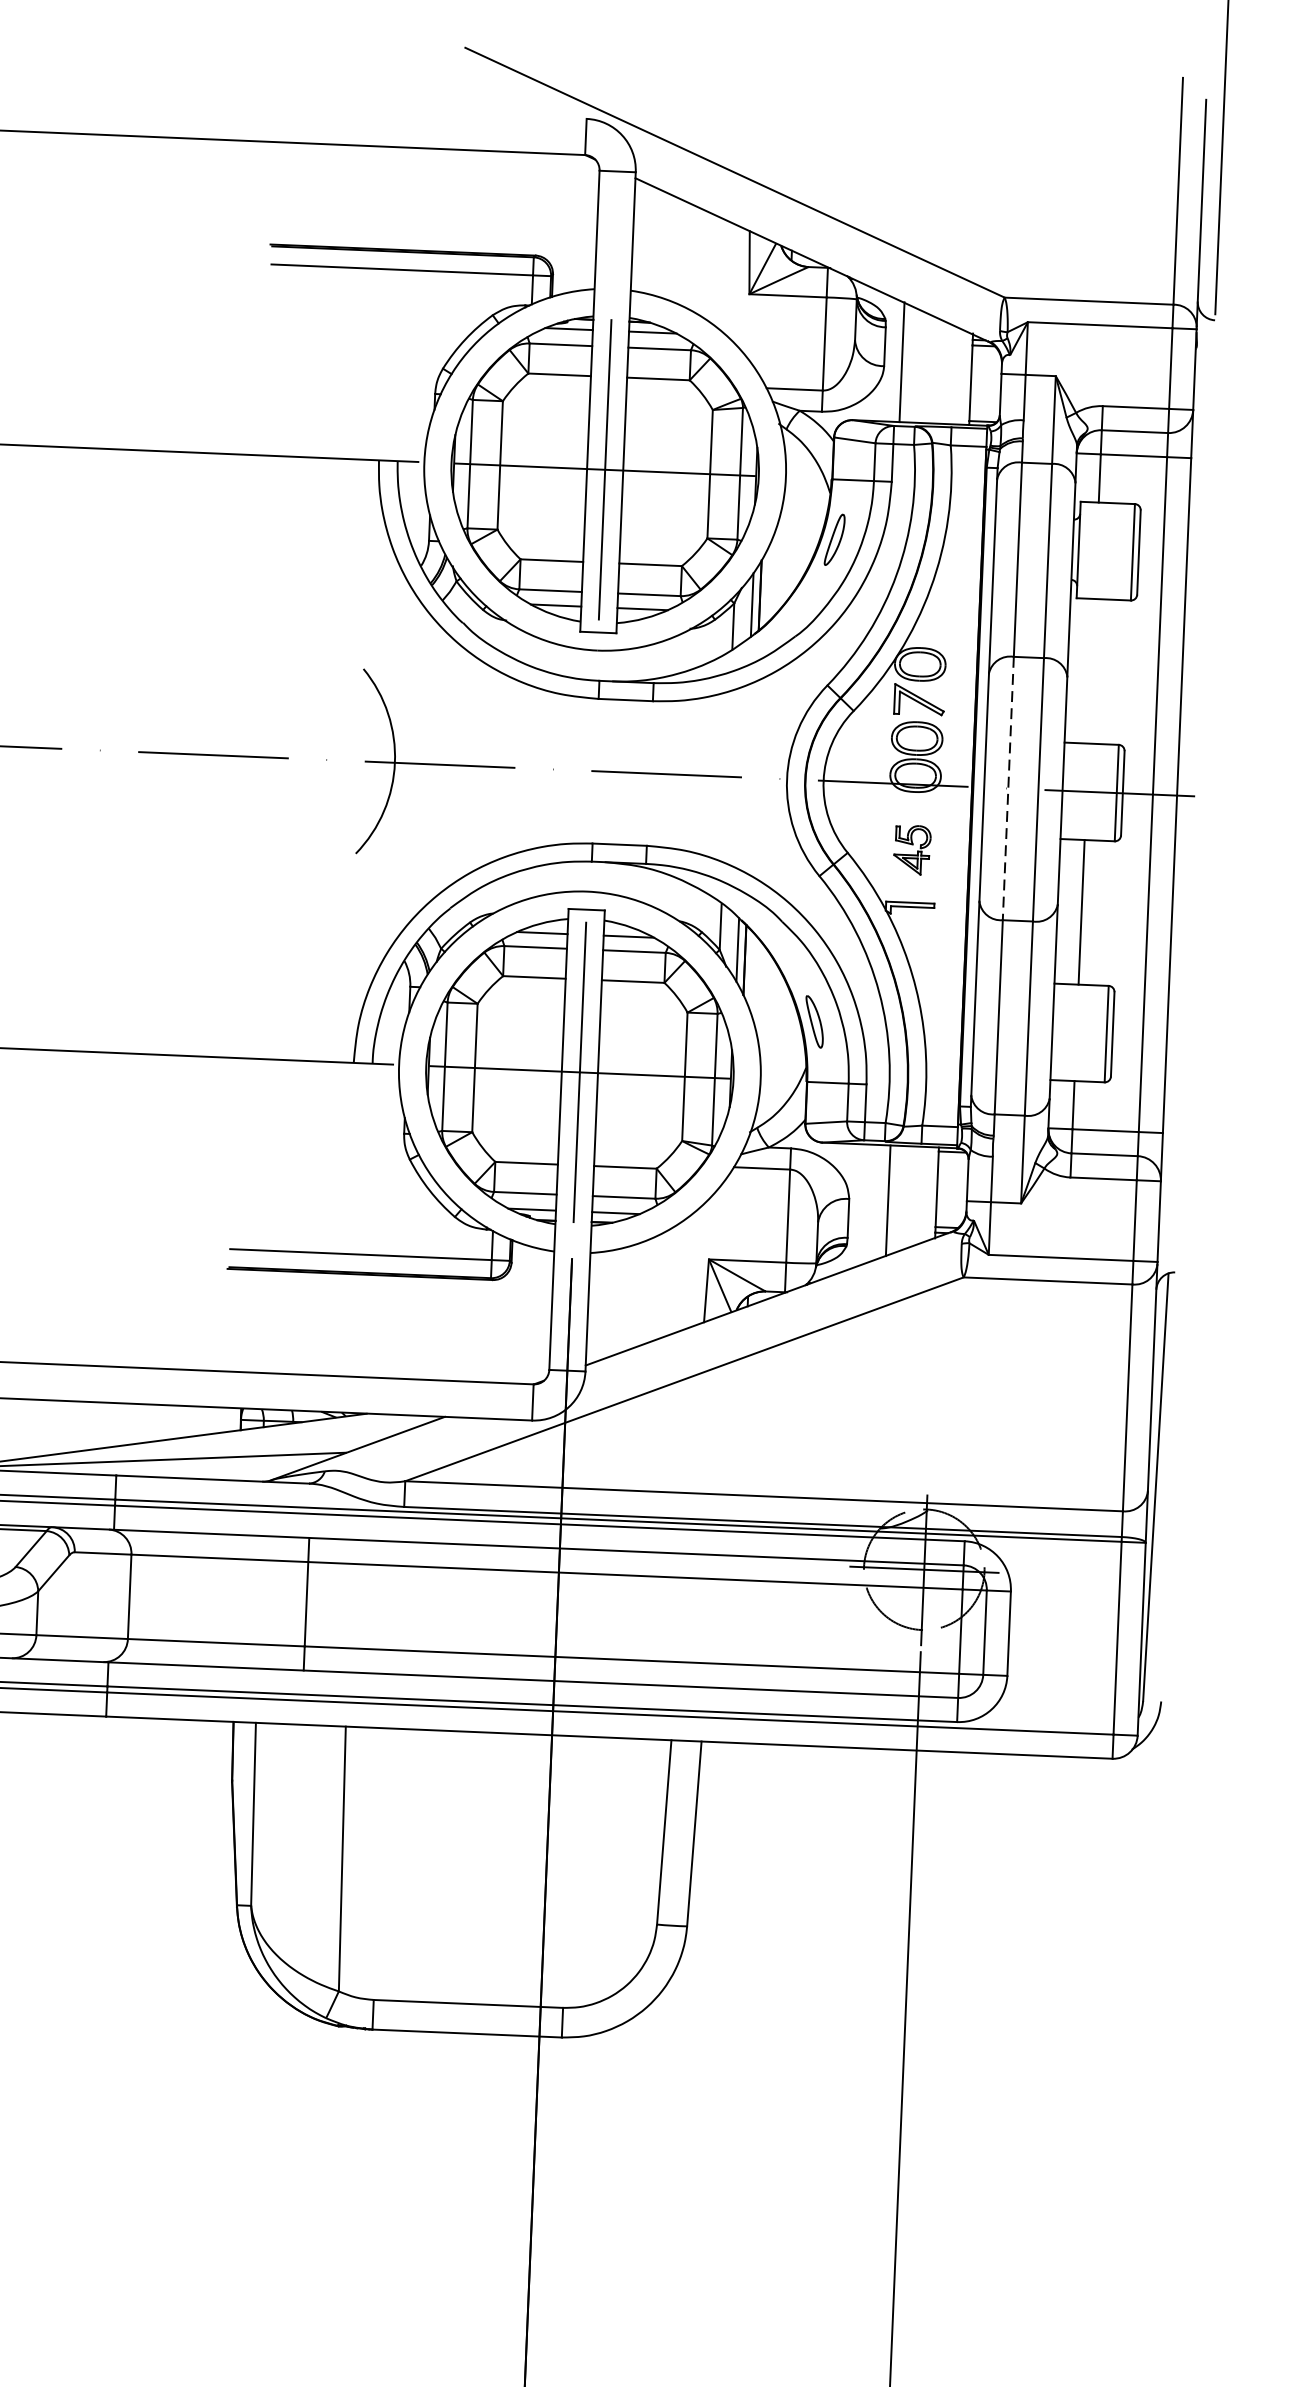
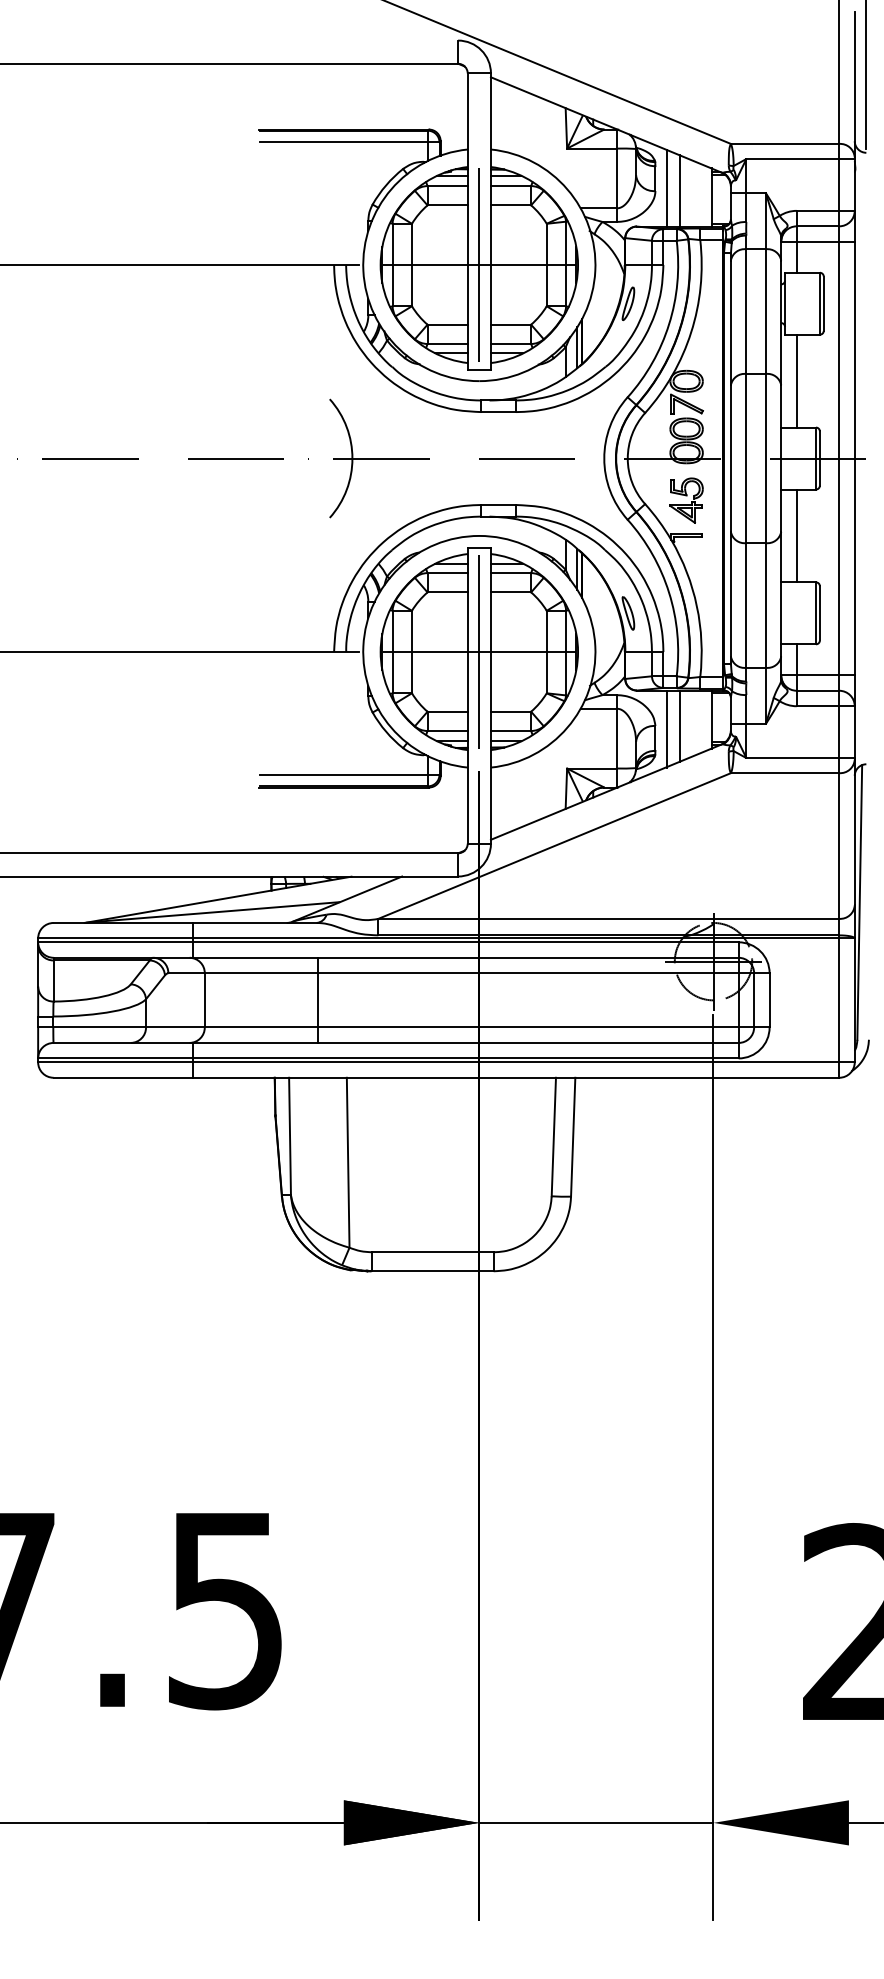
line: (923, 366) -> (680, 190), added
line: (1091, 670) -> (796, 380), added
line: (1008, 788) -> (746, 458), dashed -> solid
part: (912, 849) -> (686, 500), size x1.43
line: (866, 1203) -> (666, 728), added

